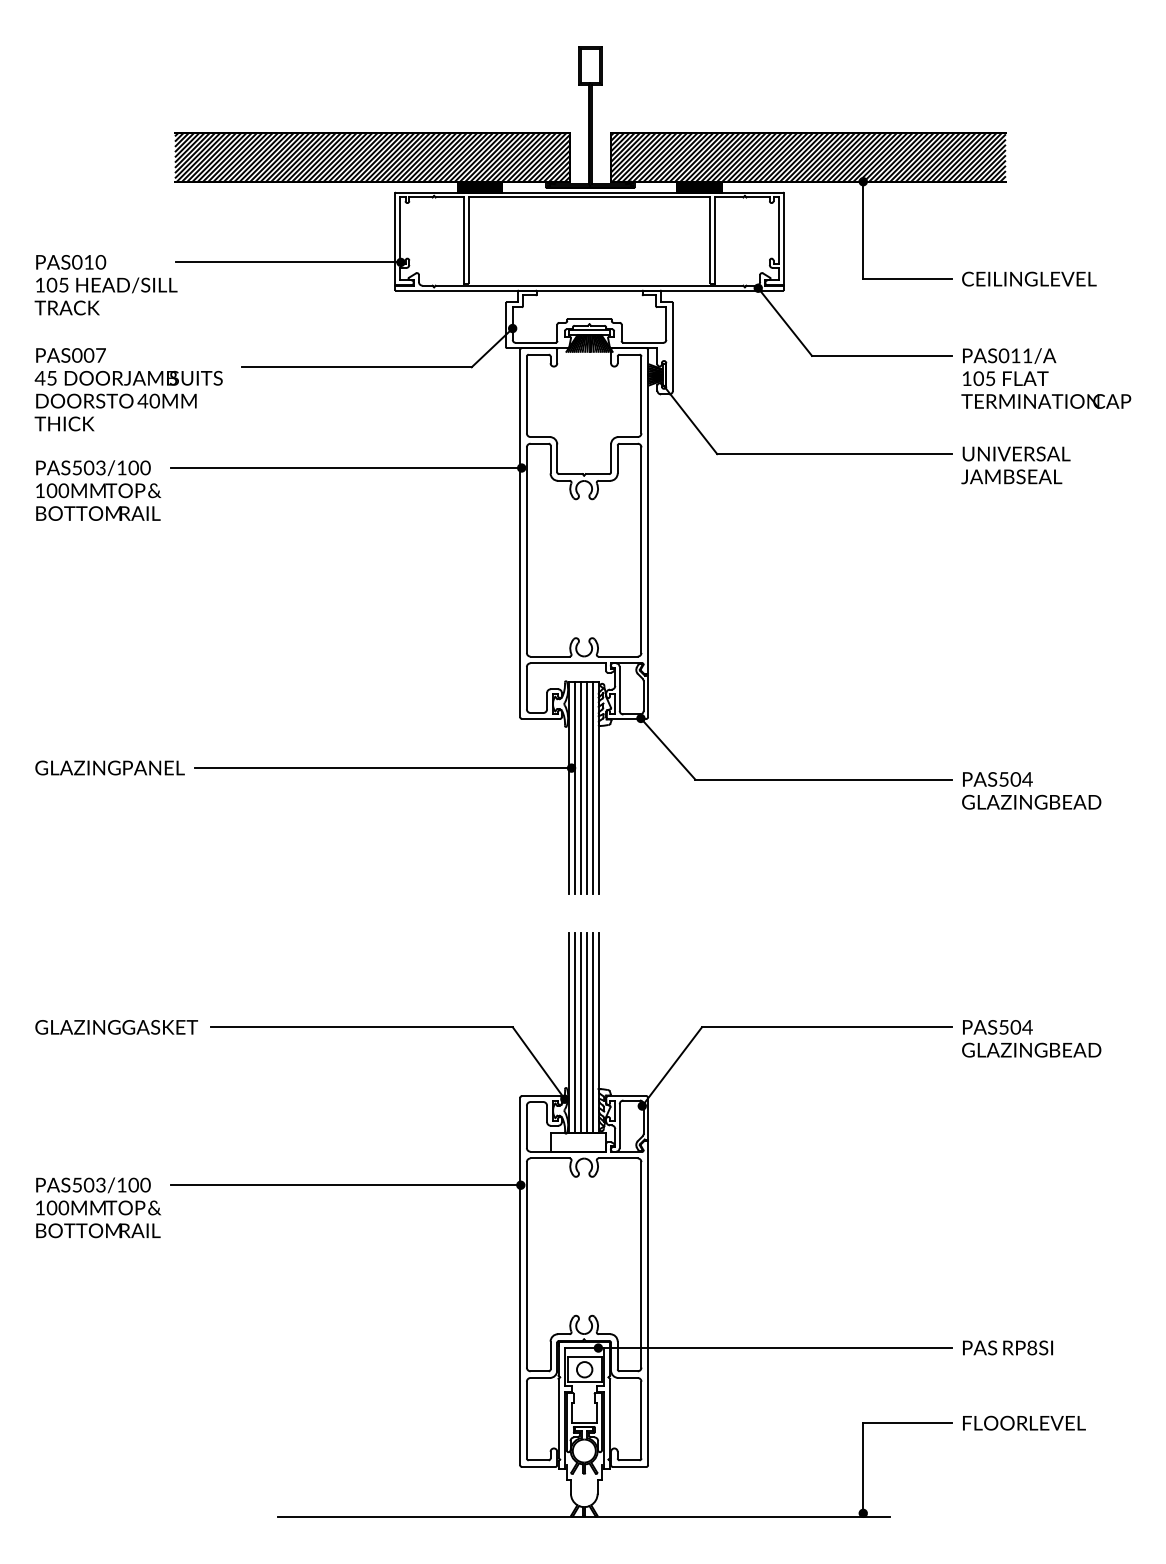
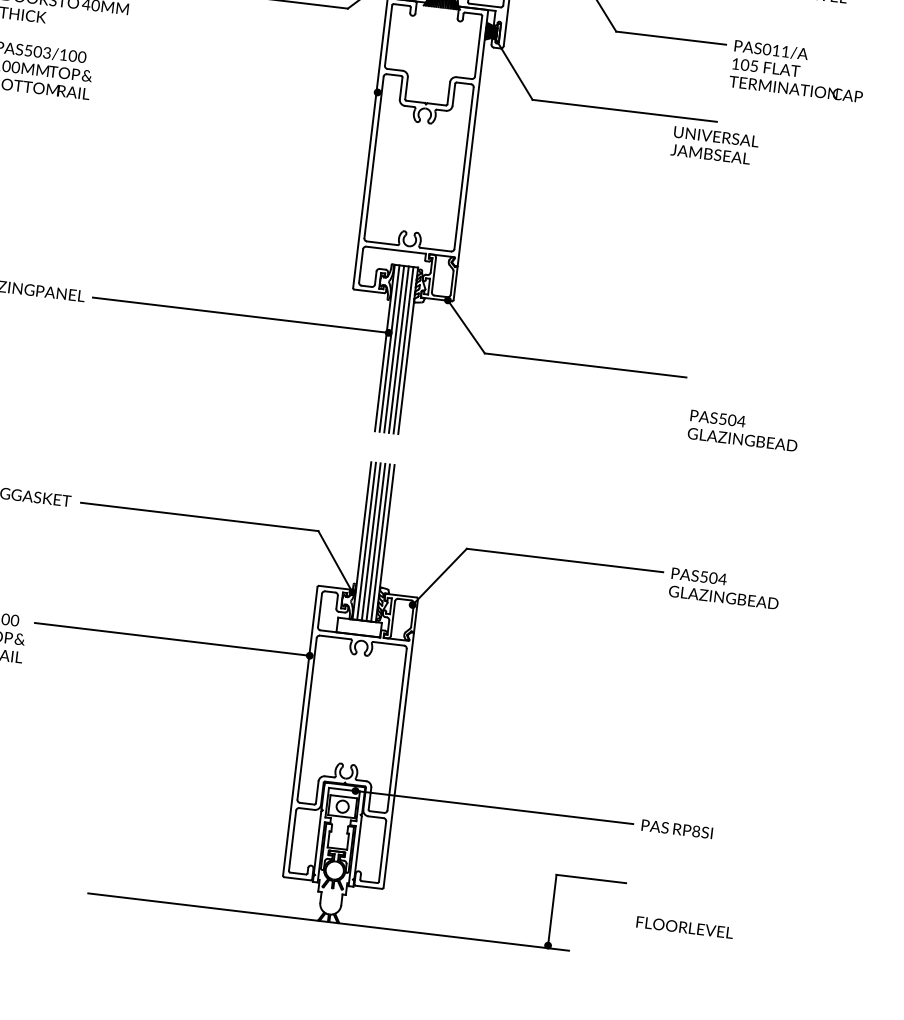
text: (1015, 465) -> (714, 145), moved
line: (345, 468) -> (239, 76), removed
text: (1031, 790) -> (743, 430), moved
text: (1024, 1422) -> (685, 927), moved

